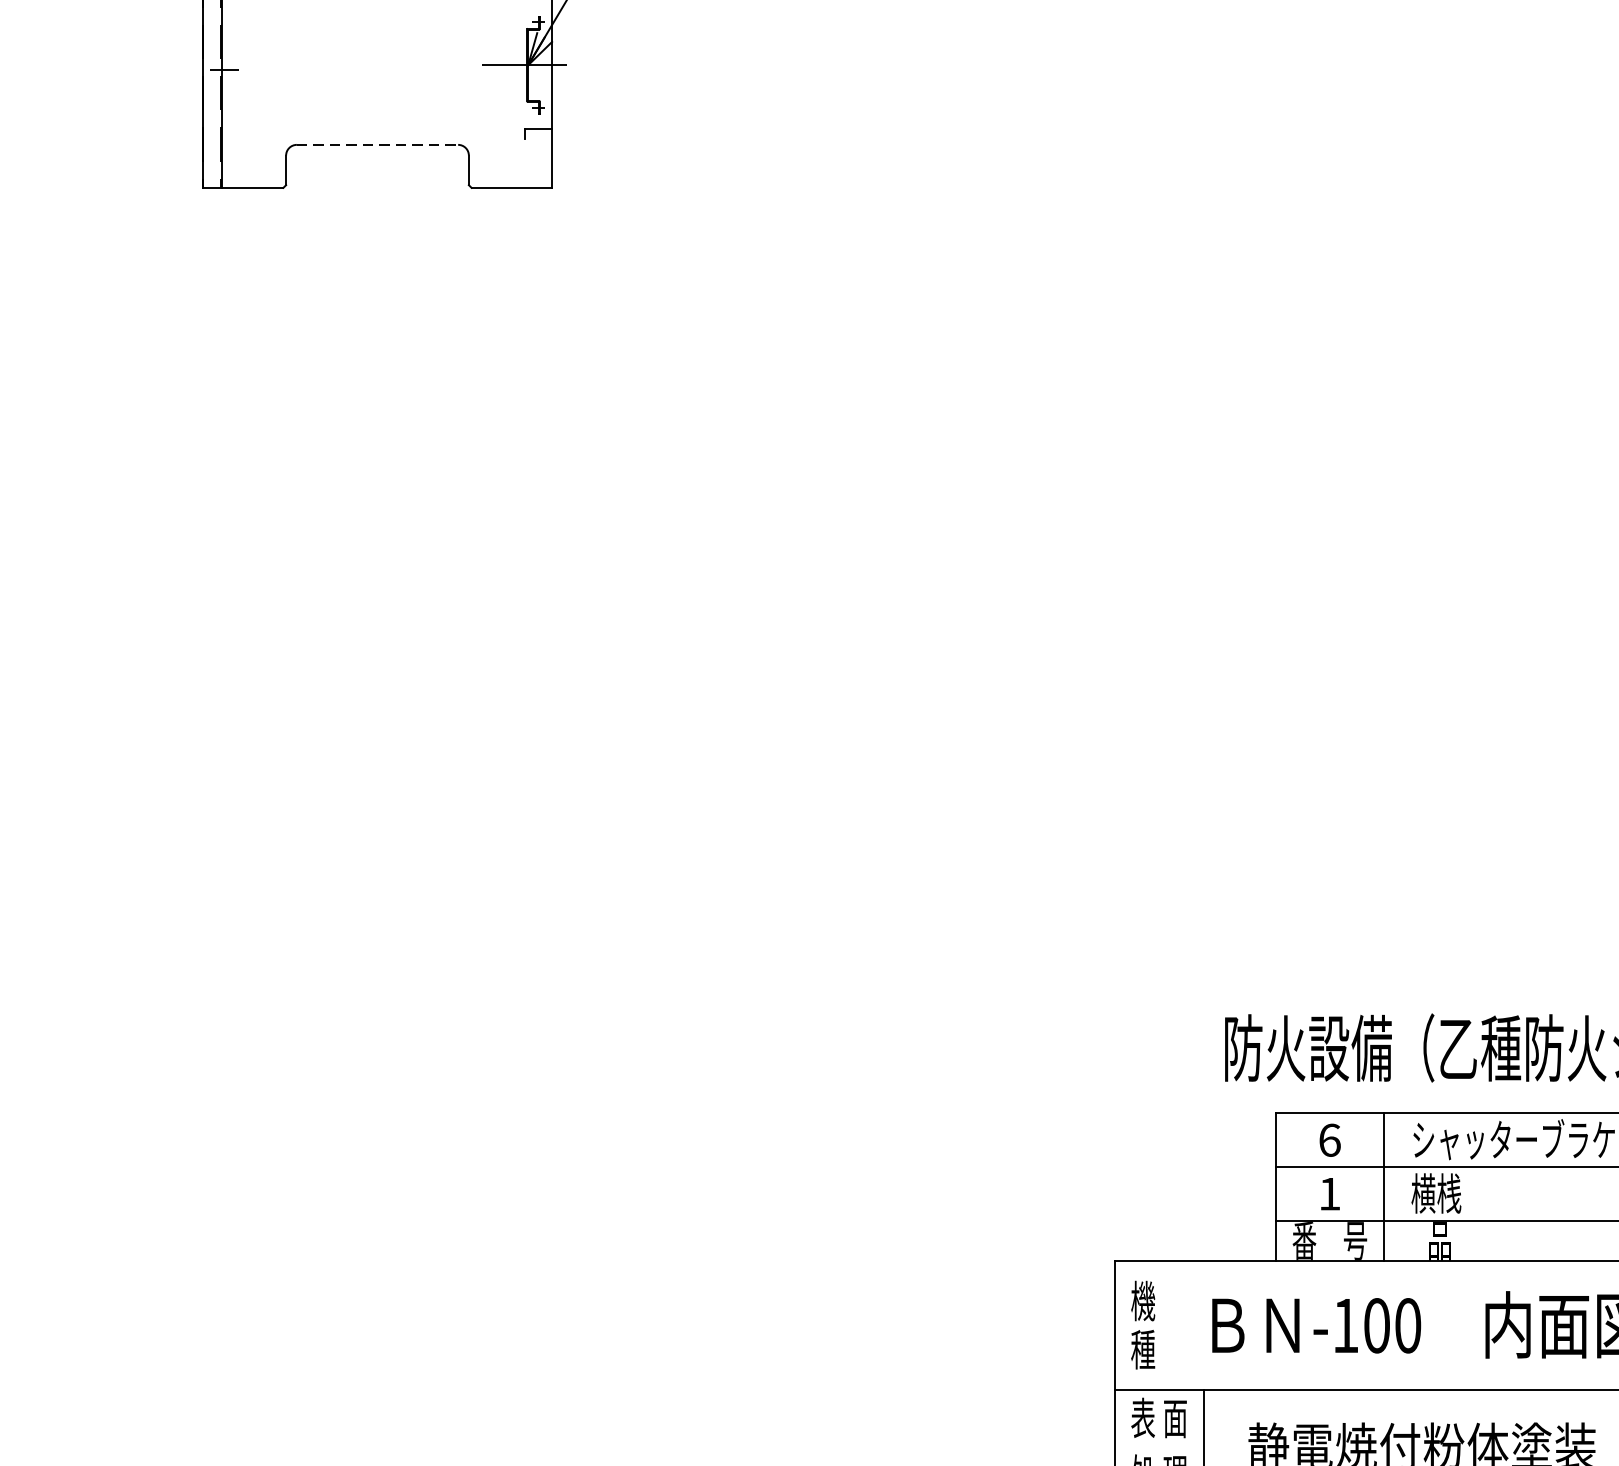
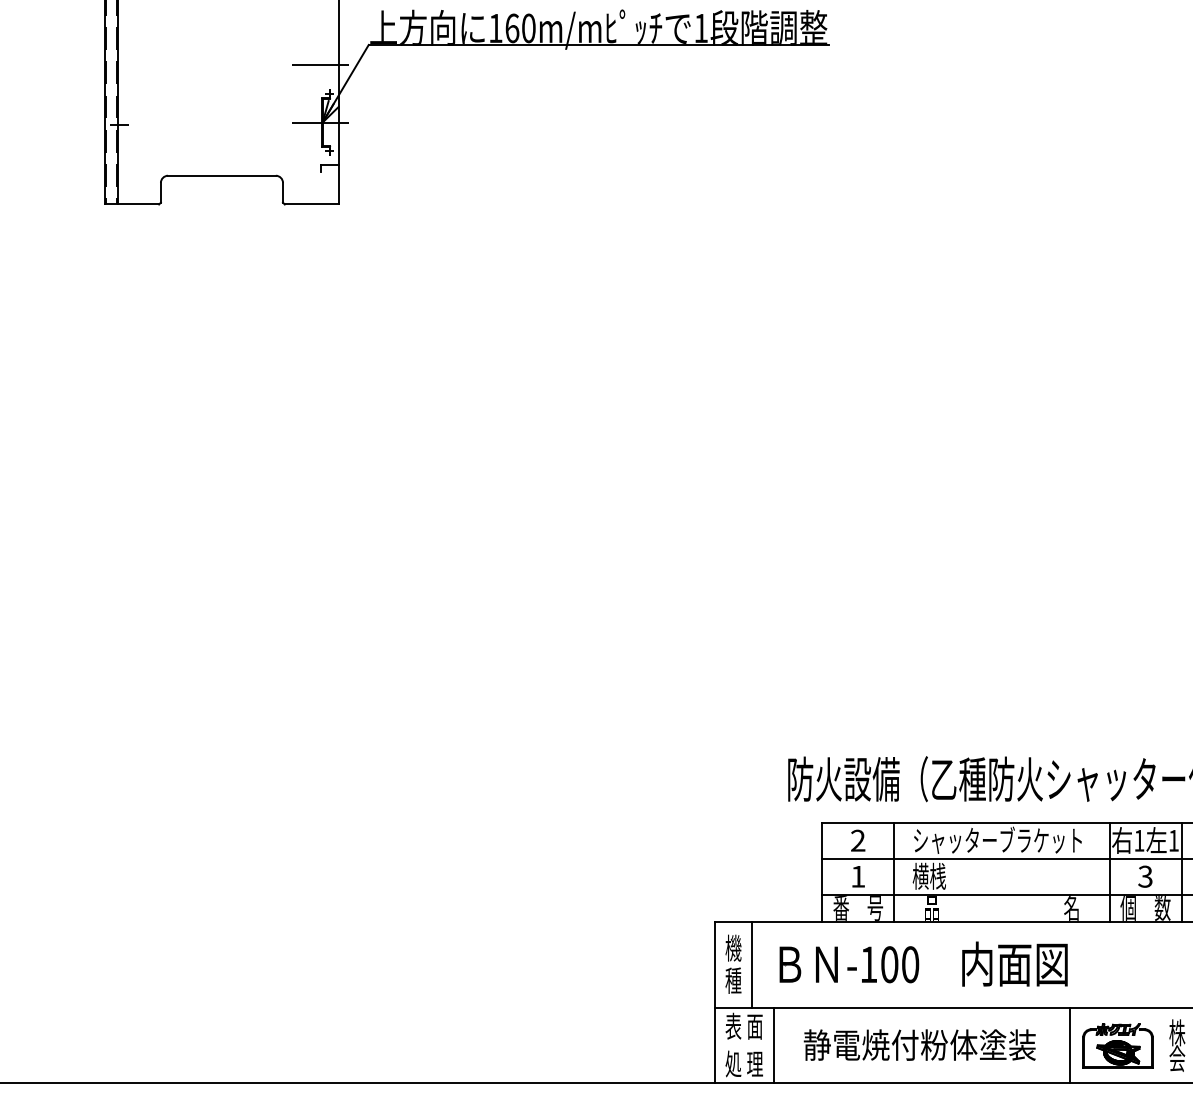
line: (376, 144) -> (221, 175), dashed -> solid
text: (1330, 1139) -> (858, 840), 6 -> 2
line: (1171, 1325) -> (752, 964), added

